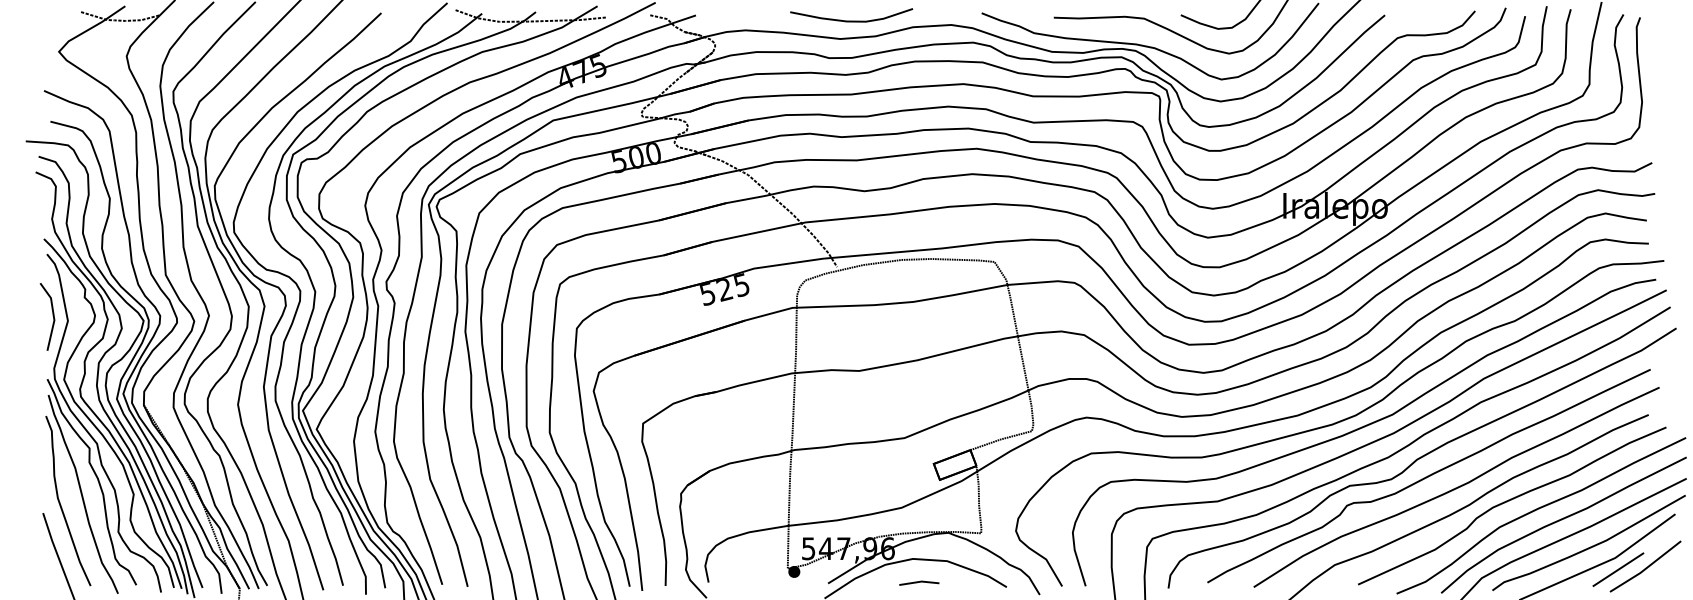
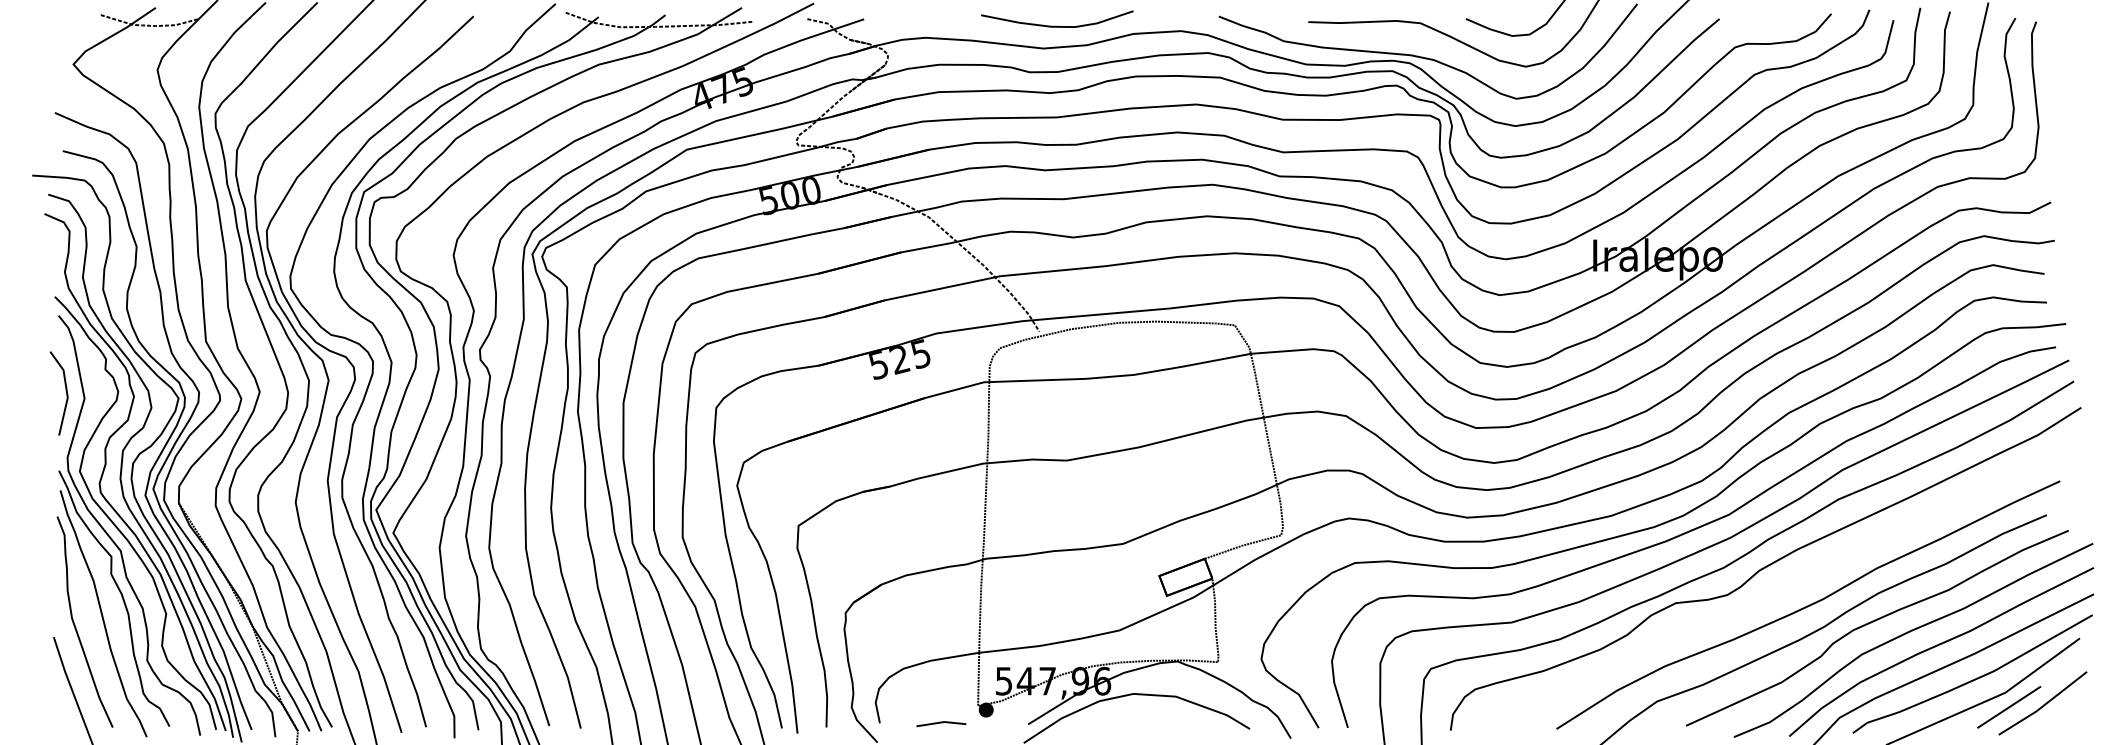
curve: (1428, 475) -> (1773, 590), removed
line: (919, 582) -> (941, 723), moved

